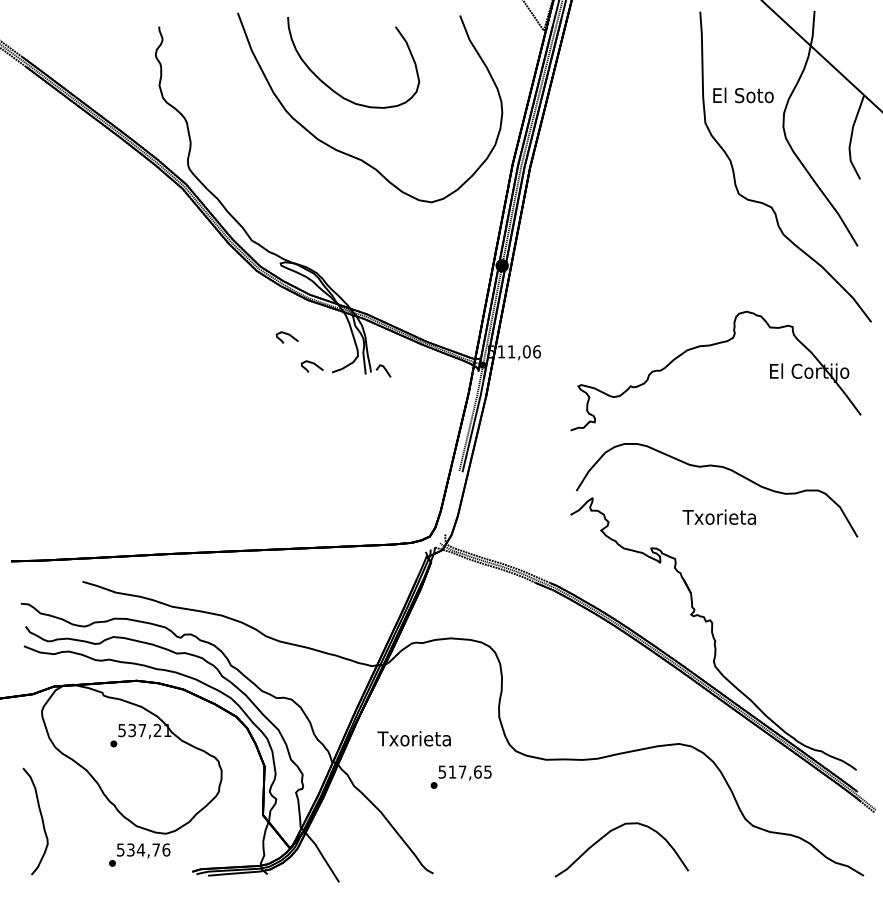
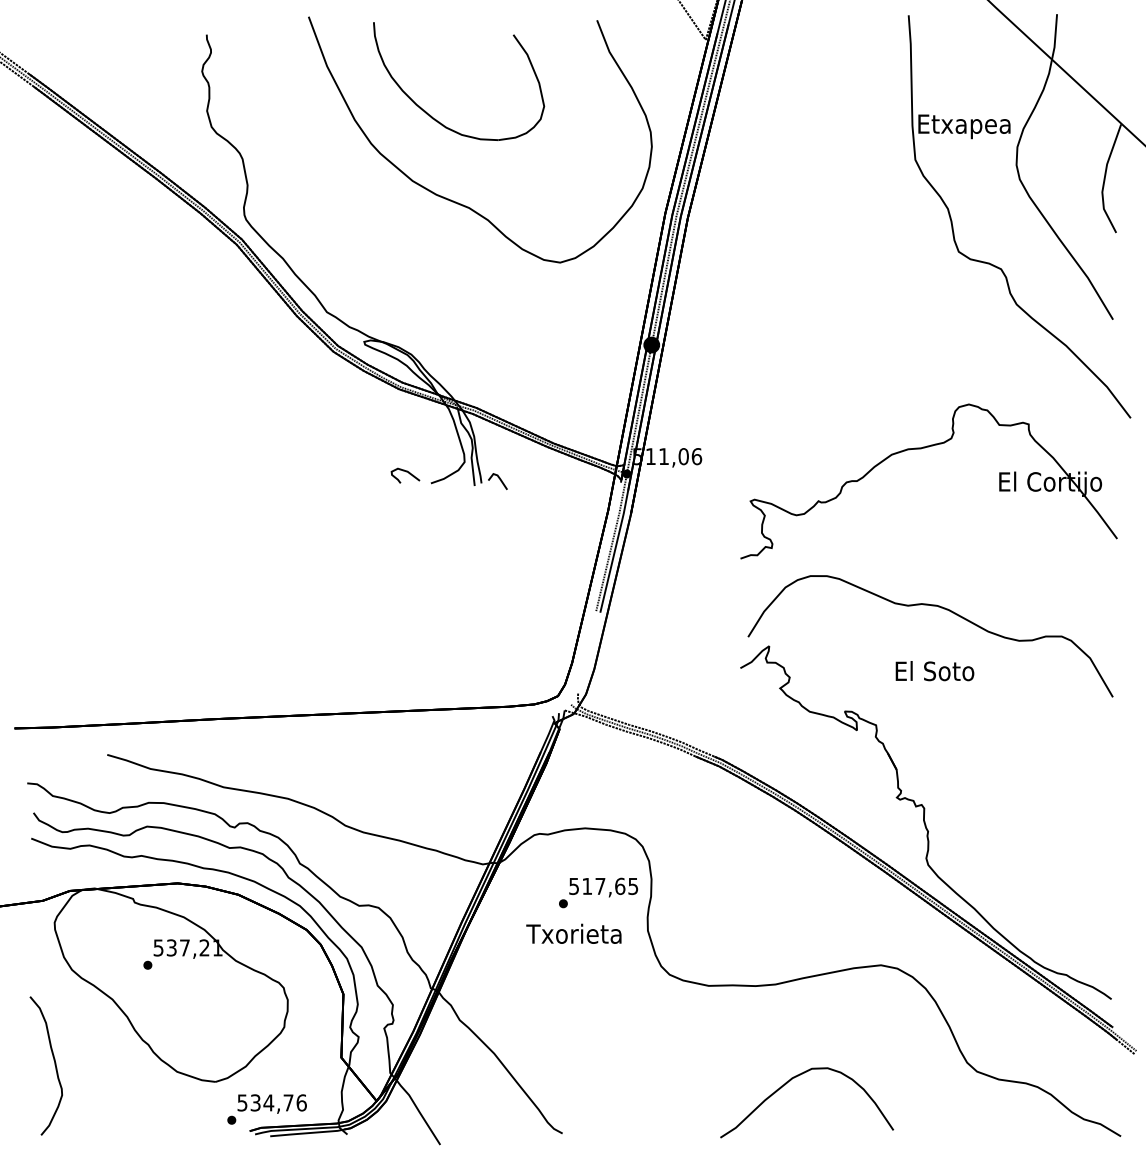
text: (742, 97) -> (963, 126), El Soto -> Etxapea
curve: (288, 335) -> (374, 435), removed
text: (718, 516) -> (932, 670), Txorieta -> El Soto
text: (413, 738) -> (573, 933), moved
text: (460, 776) -> (597, 892), moved
text: (139, 854) -> (266, 1108), moved

